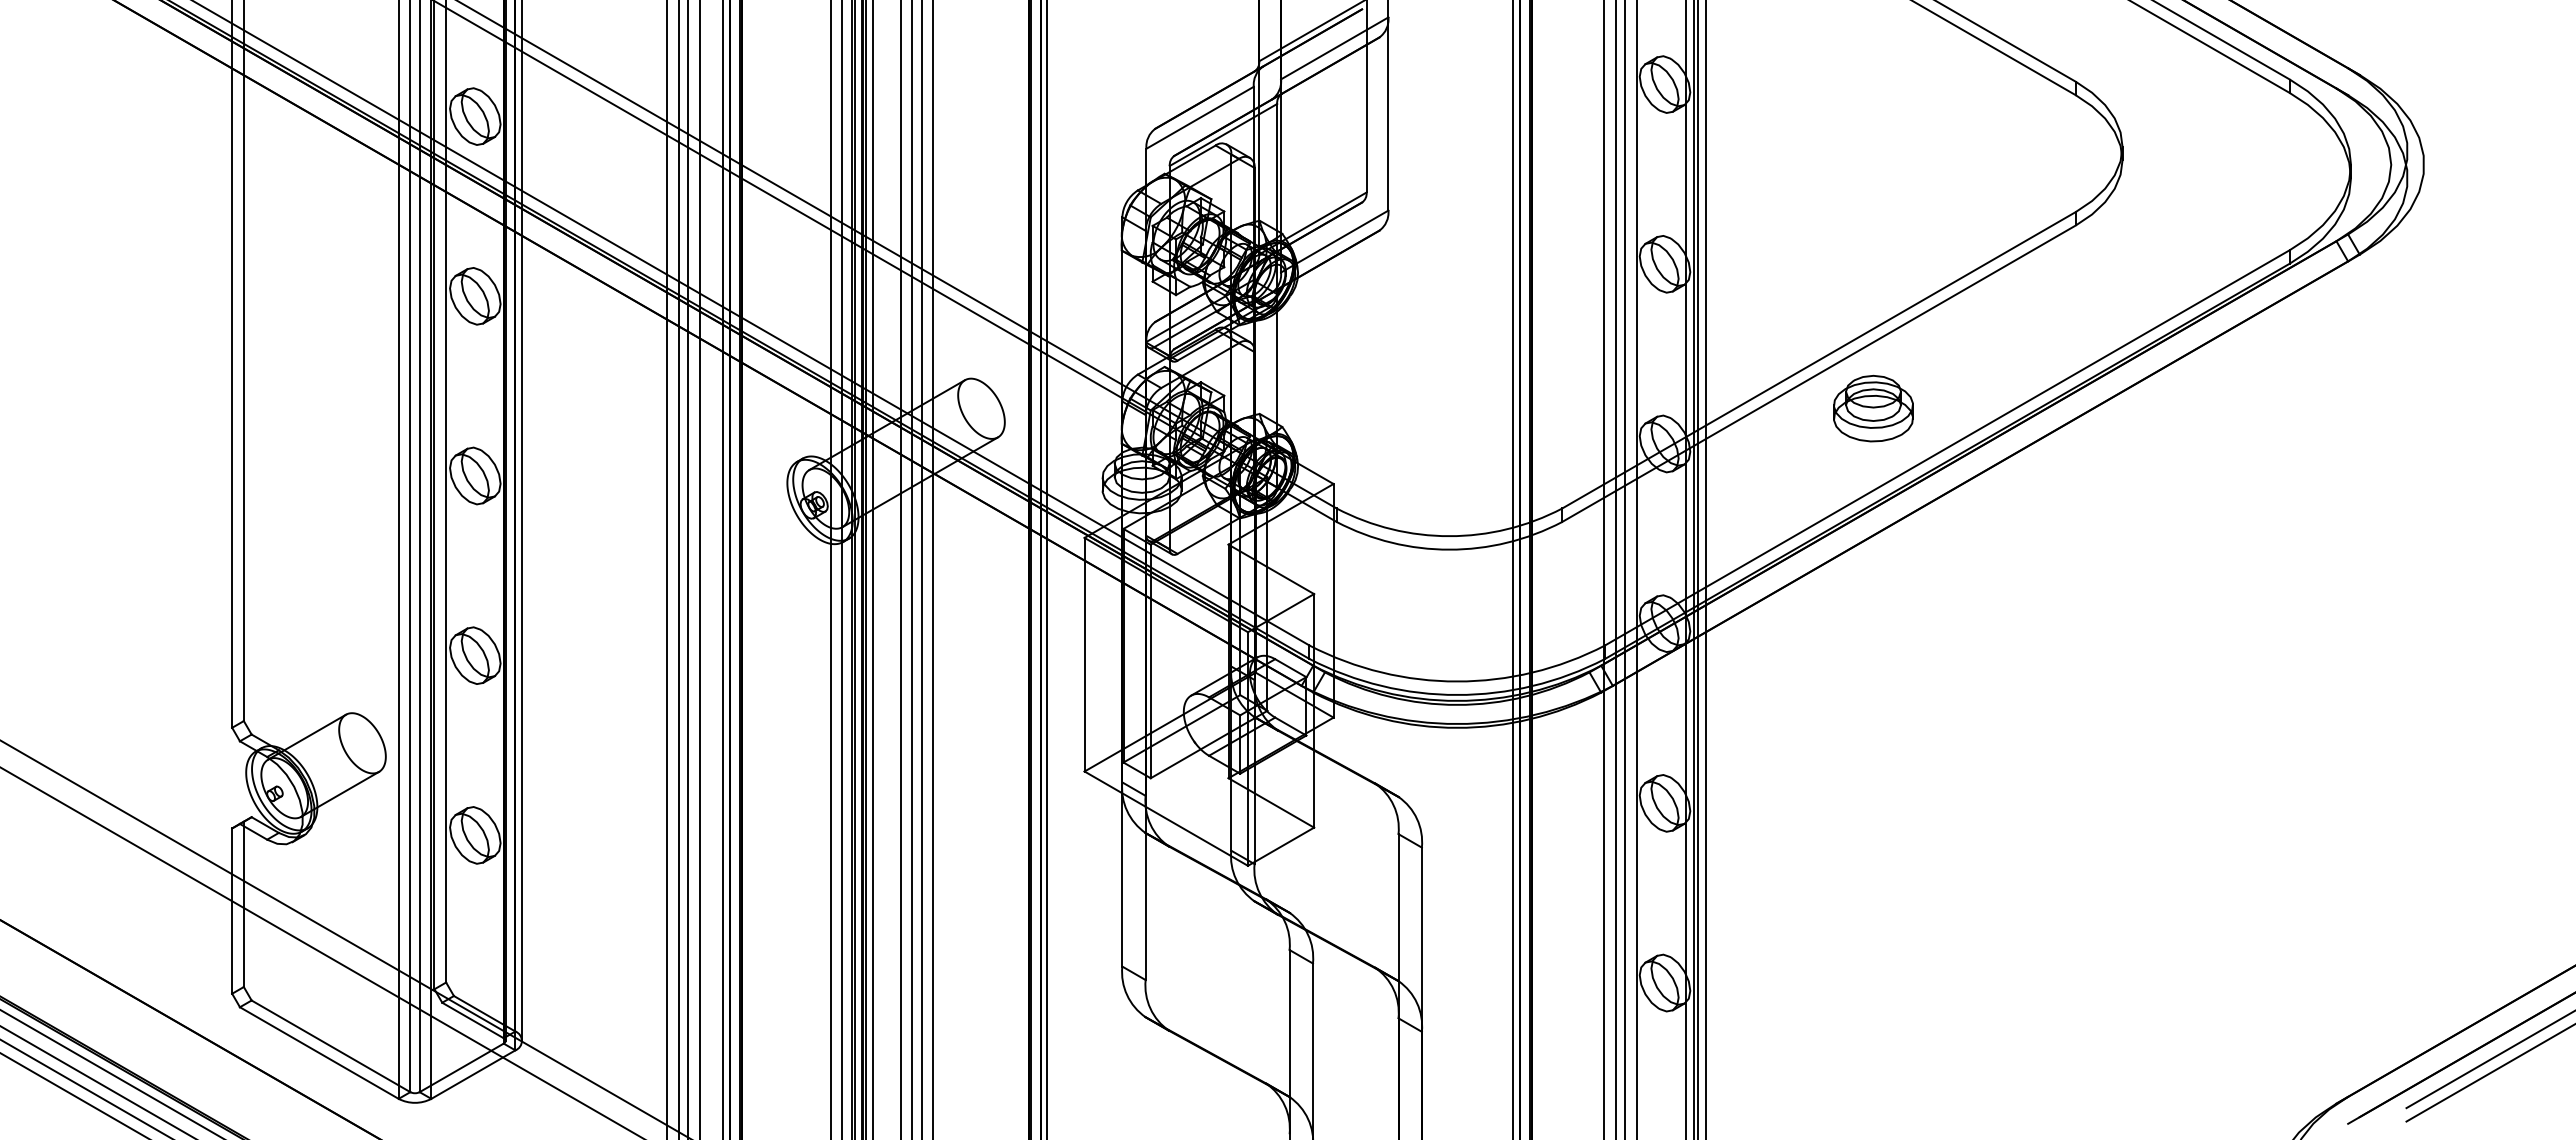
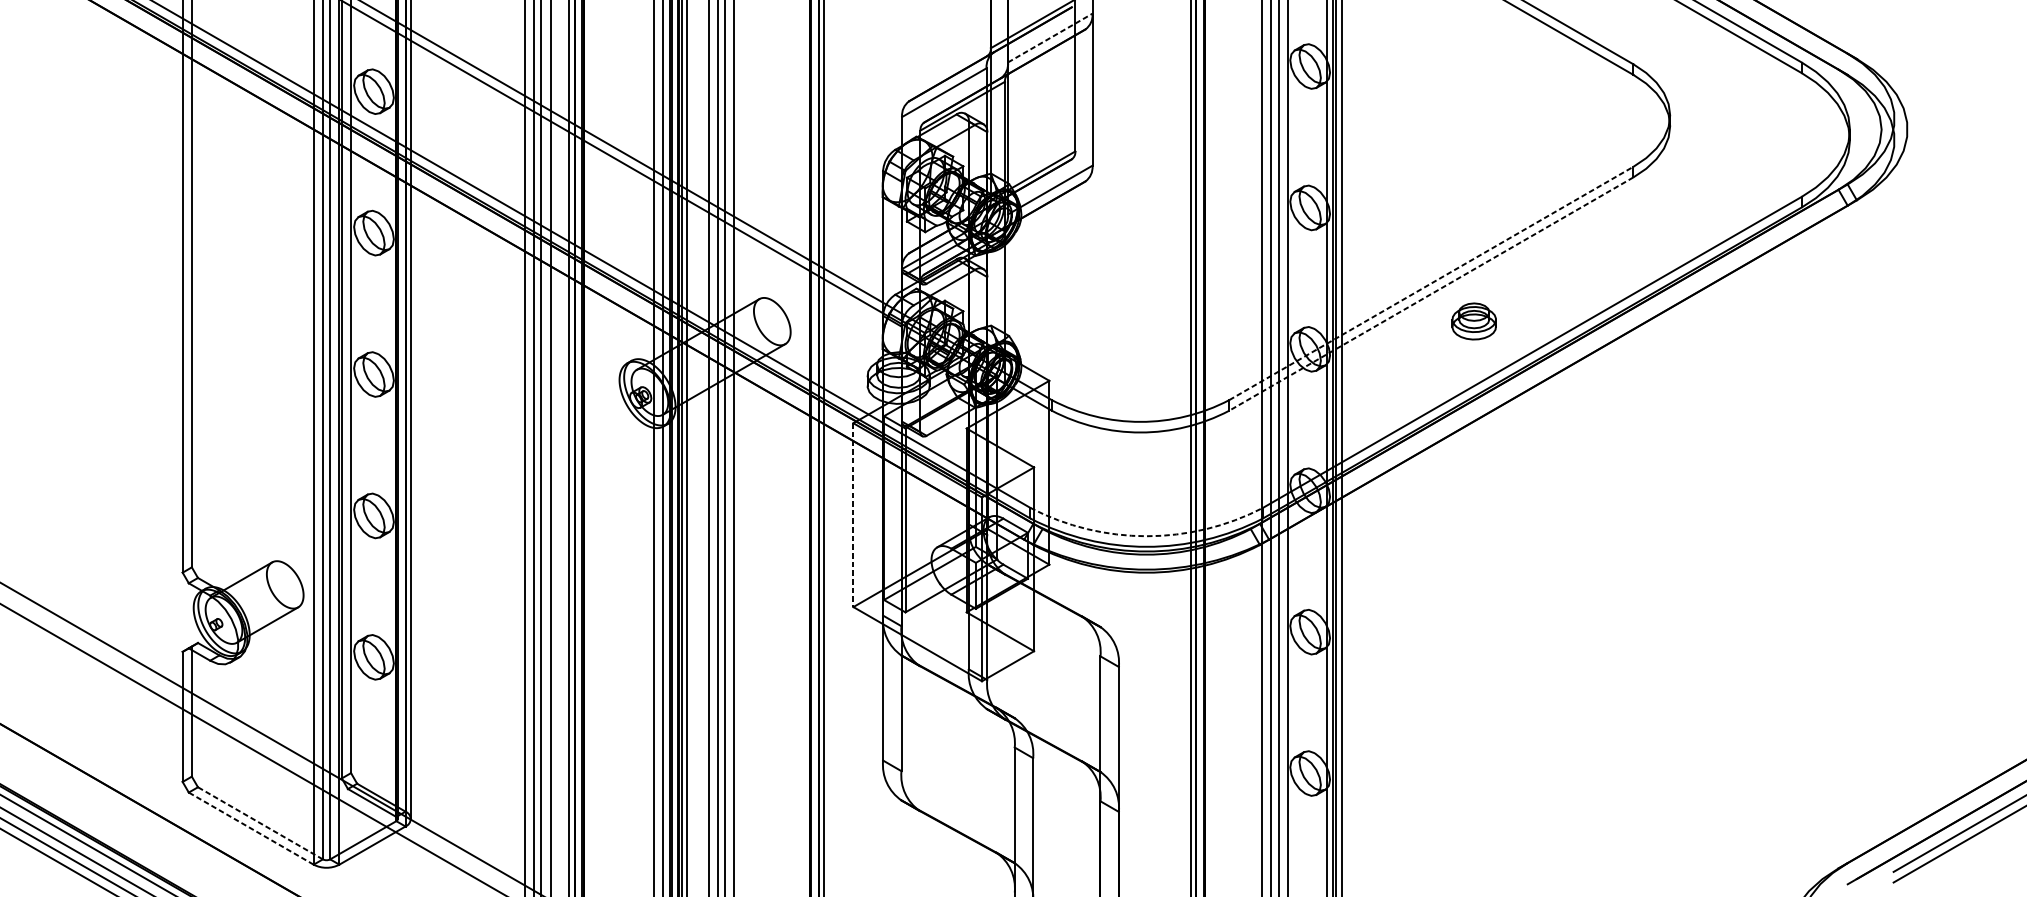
line: (1334, 48) -> (1050, 38), solid -> dashed
line: (1819, 360) -> (1431, 283), solid -> dashed
line: (1818, 373) -> (1430, 293), solid -> dashed
part: (1873, 408) -> (1474, 321), size x0.7
line: (1084, 654) -> (853, 514), solid -> dashed
arc: (1457, 681) -> (1146, 536), solid -> dashed
line: (331, 1046) -> (260, 823), solid -> dashed
line: (319, 1053) -> (251, 828), solid -> dashed

